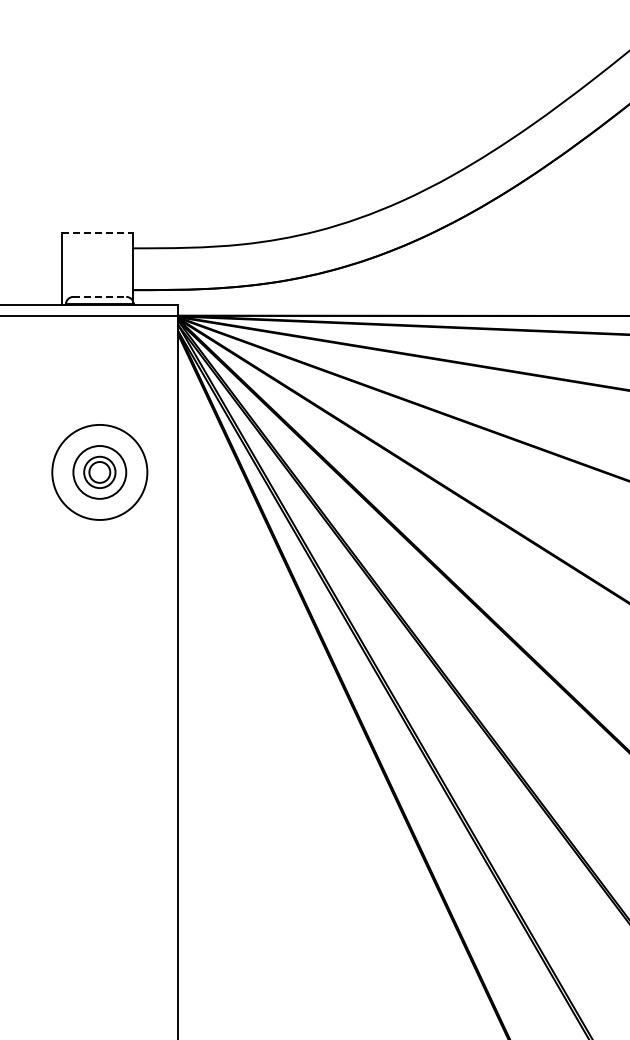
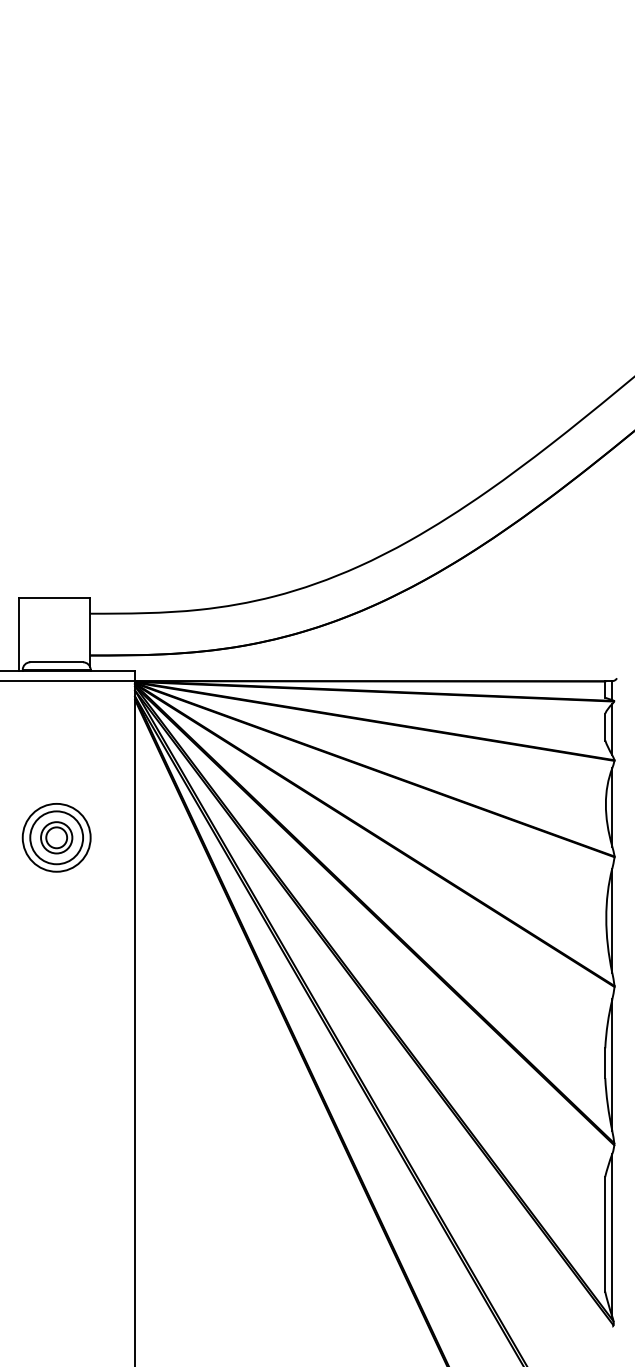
line: (98, 233) -> (55, 598), dashed -> solid
line: (100, 297) -> (57, 662), dashed -> solid
circle: (99, 472) -> (56, 837), size x0.71

